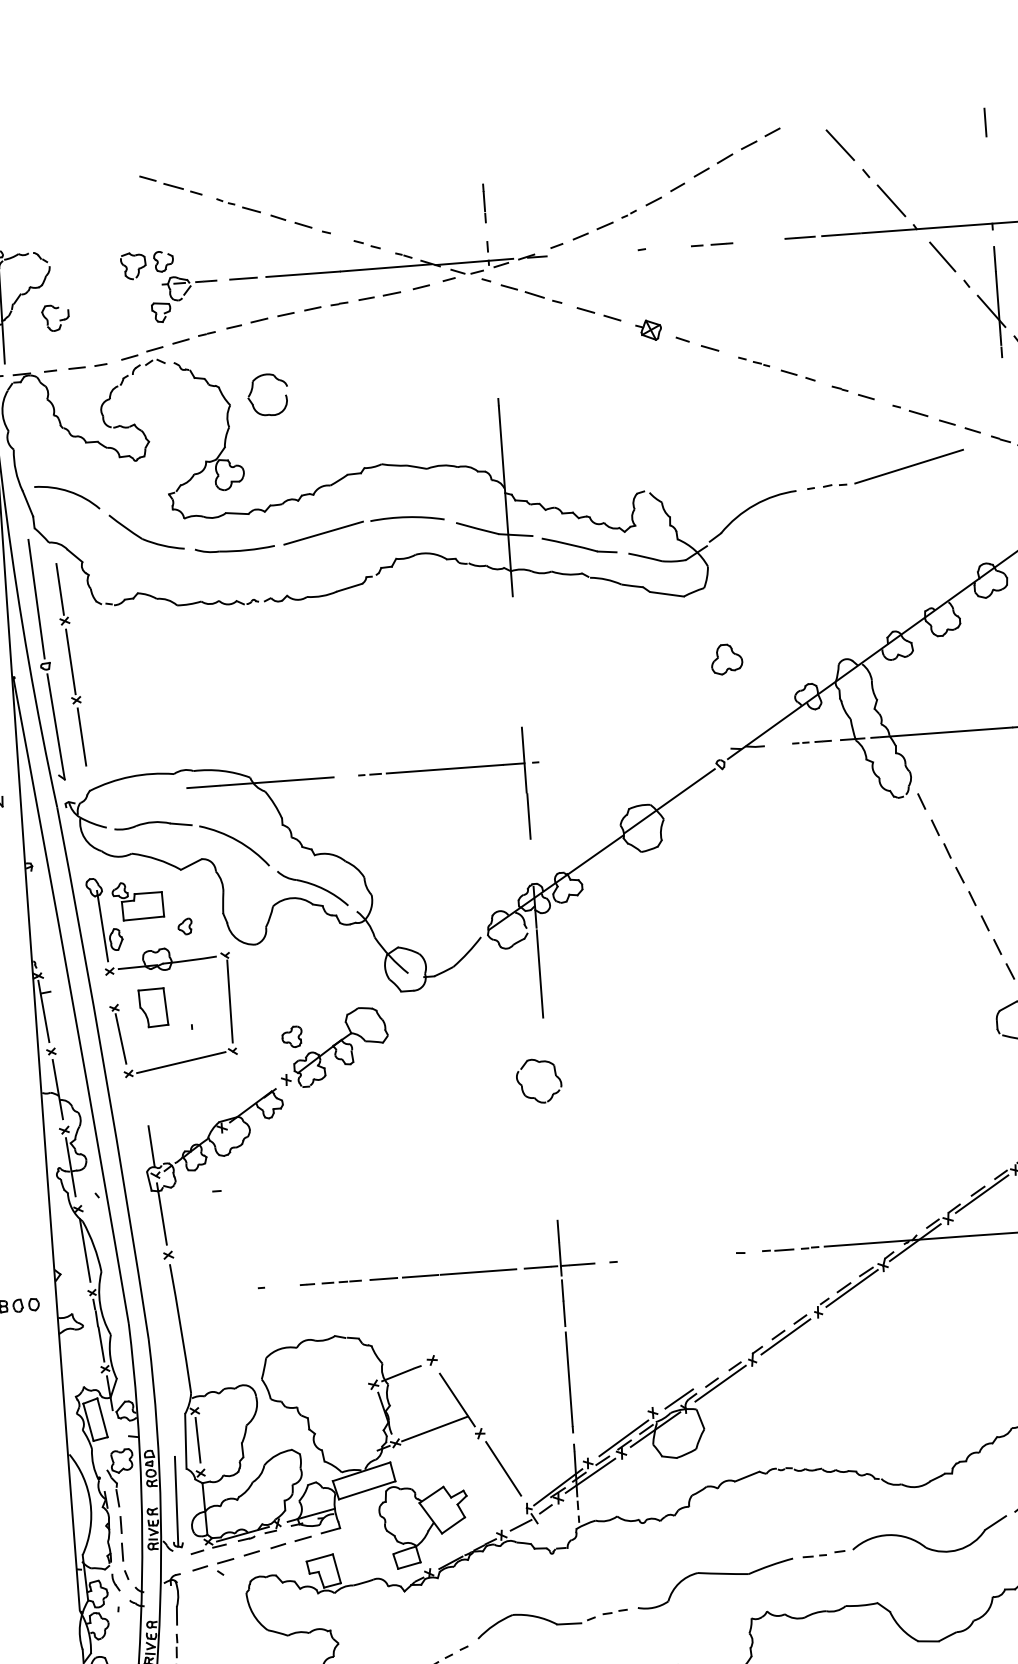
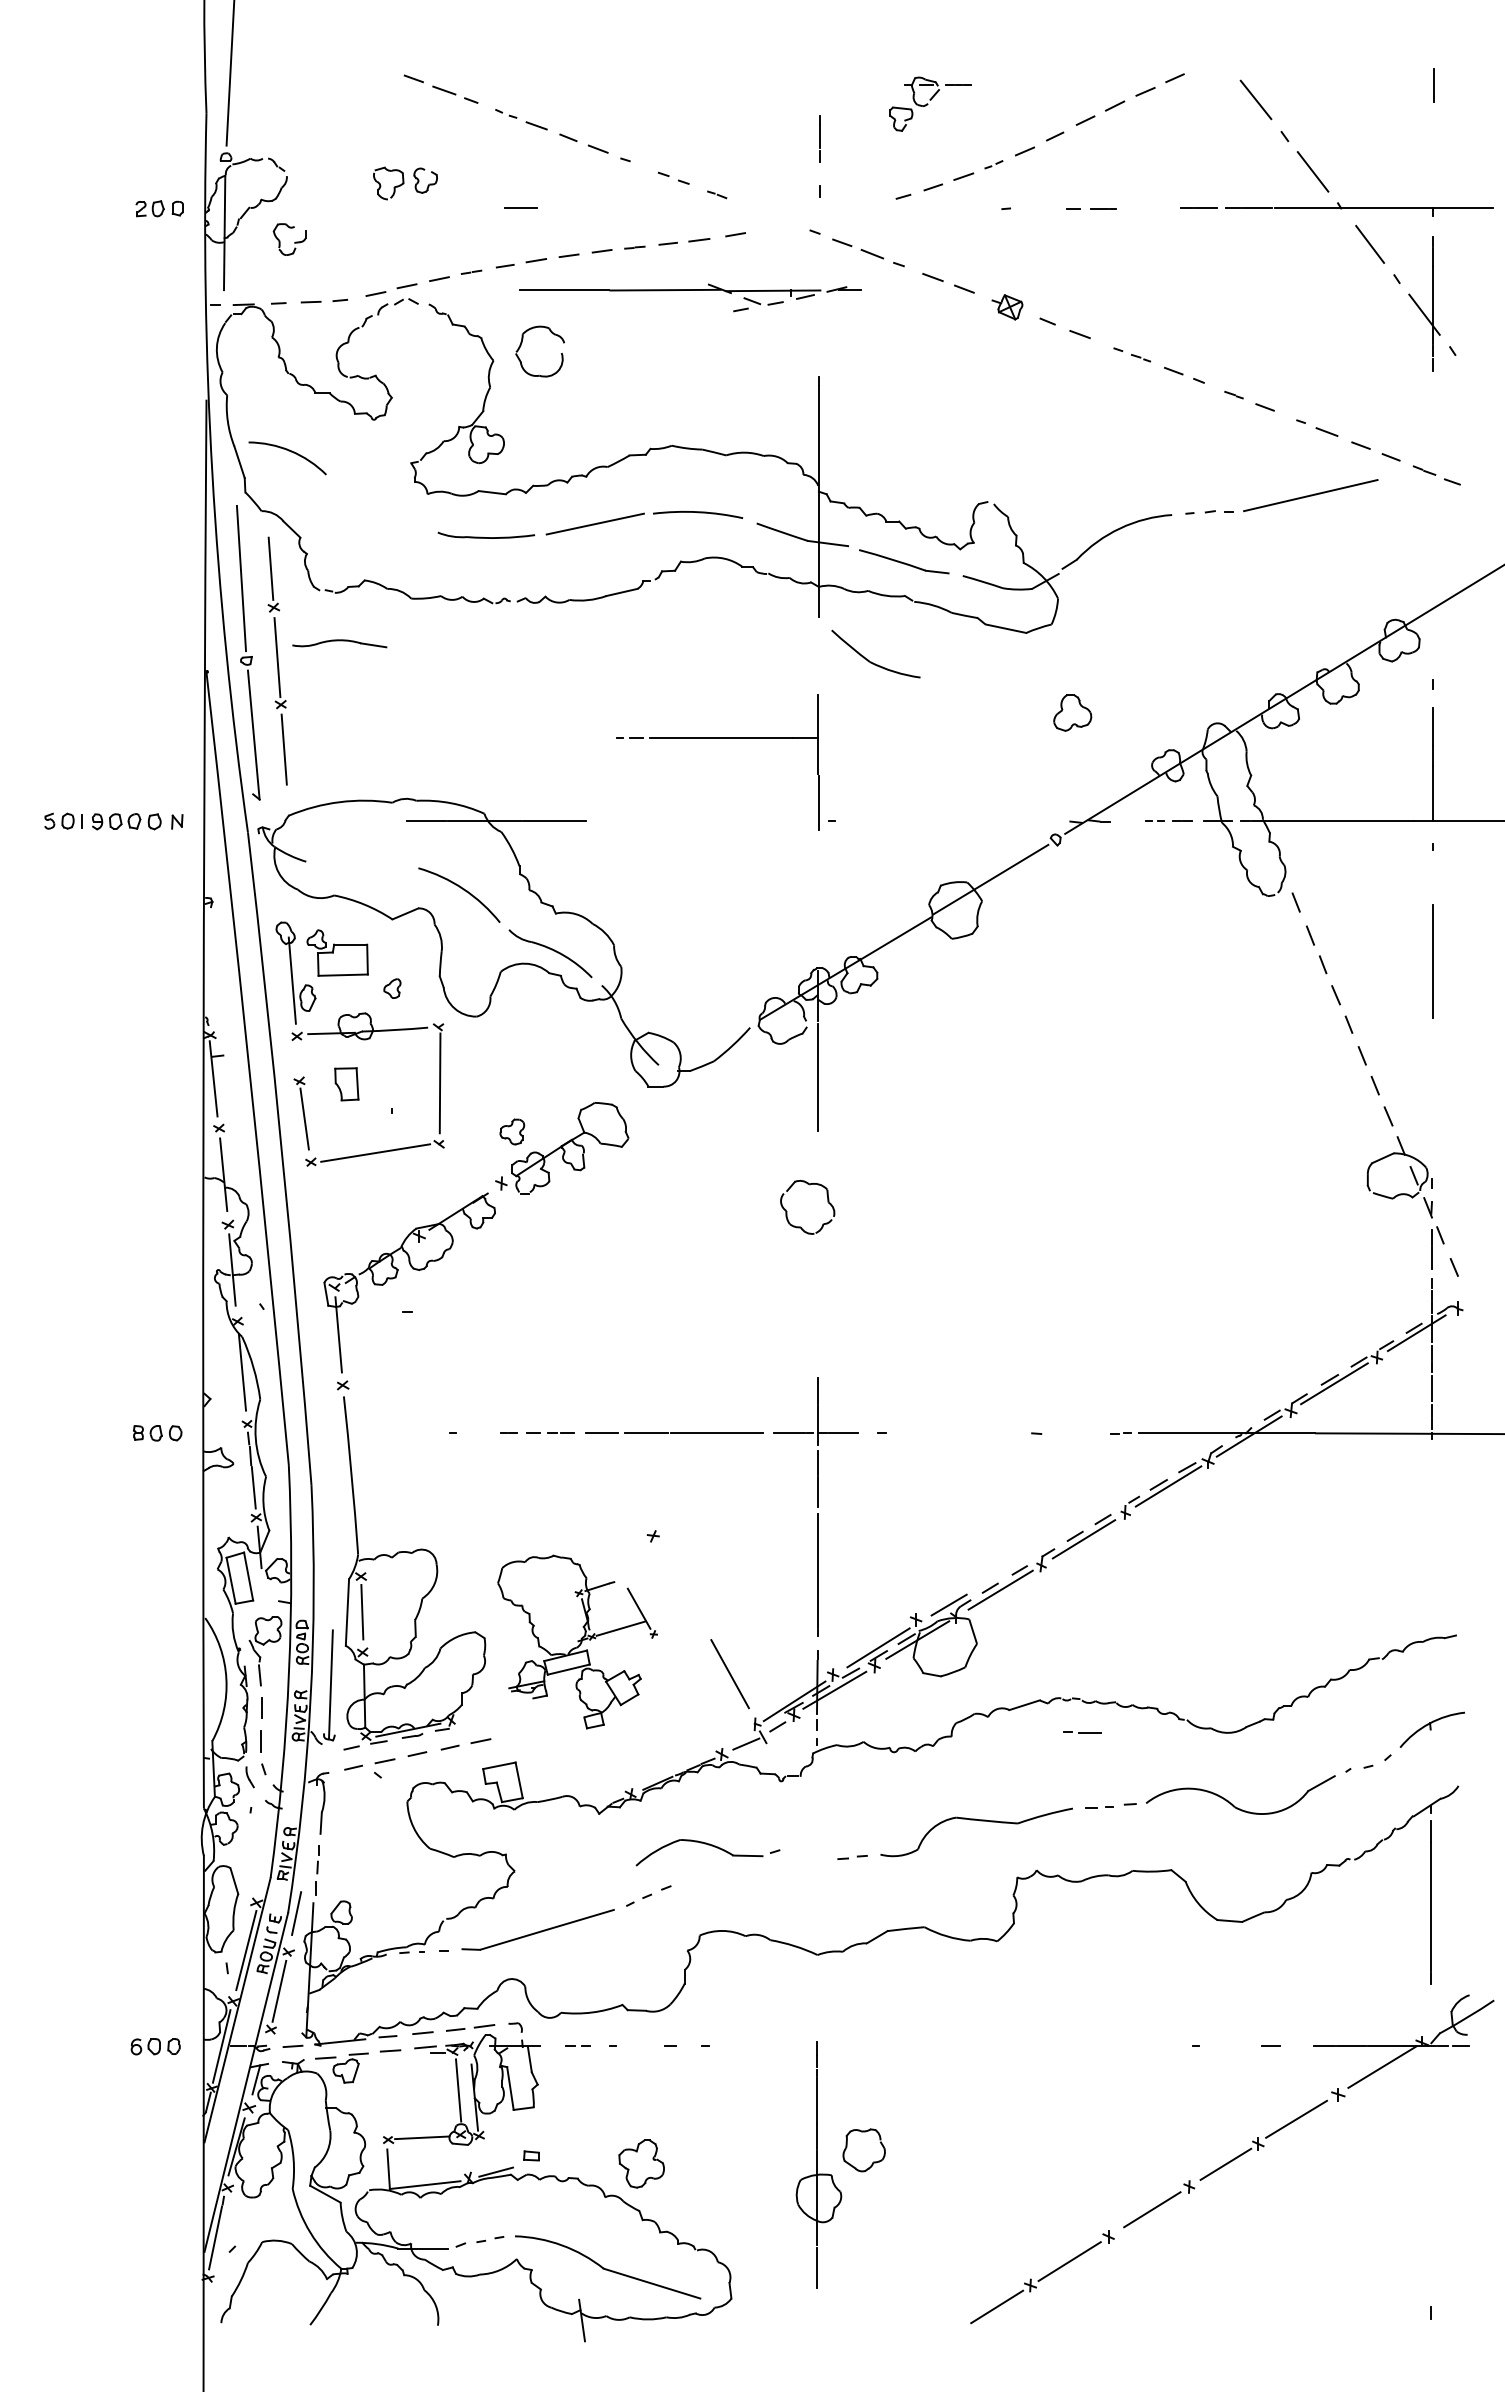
part: (406, 266) -> (690, 290), moved
part: (184, 297) -> (930, 103), moved
part: (143, 538) -> (871, 661), moved
part: (441, 769) -> (717, 738), moved
part: (152, 824) -> (339, 643), moved
part: (153, 1008) -> (346, 1084), size x0.7
line: (151, 1146) -> (332, 1252), removed
line: (778, 1250) -> (1082, 1732), moved
part: (376, 1451) -> (577, 1641), size x0.6
part: (536, 1617) -> (708, 1845), moved

